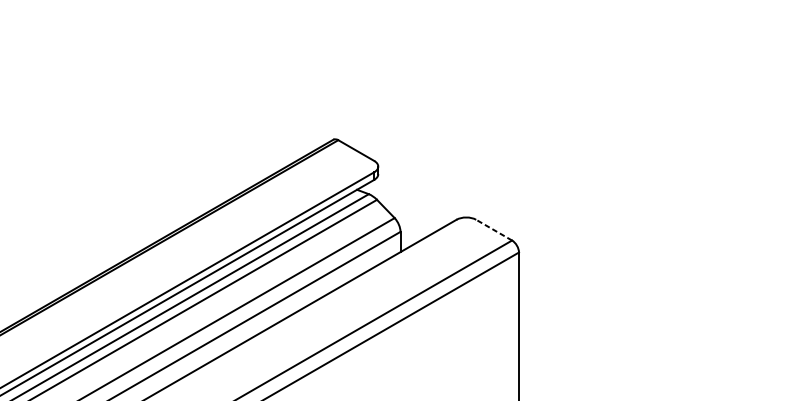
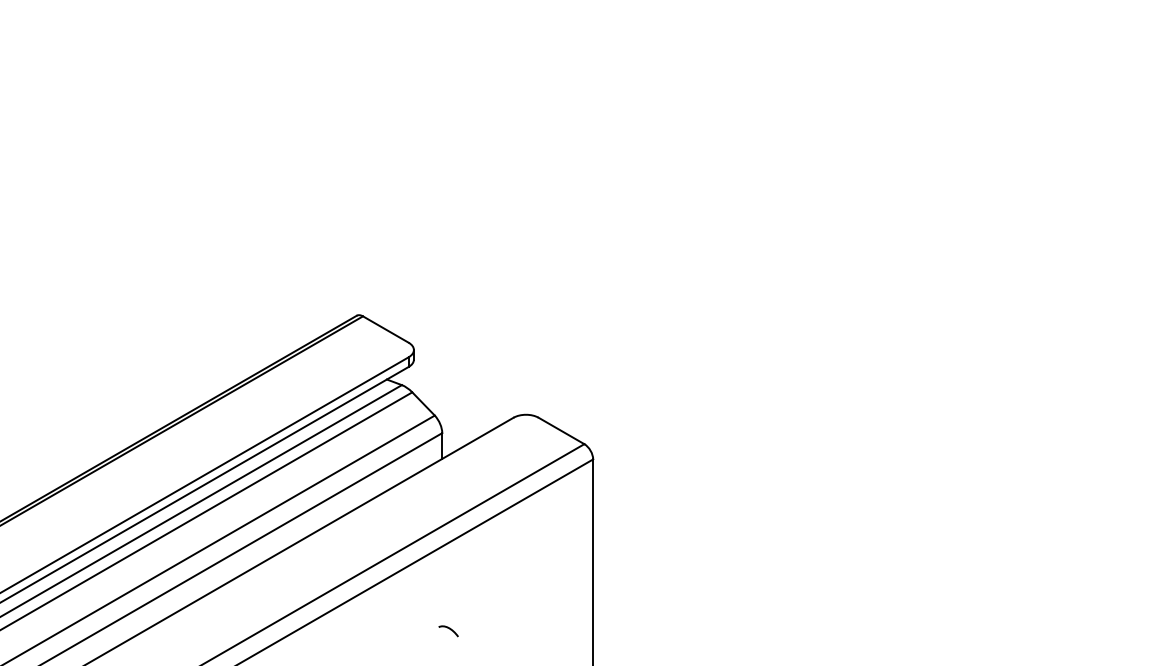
line: (494, 229) -> (561, 430), dashed -> solid
curve: (406, 386) -> (449, 629), added

